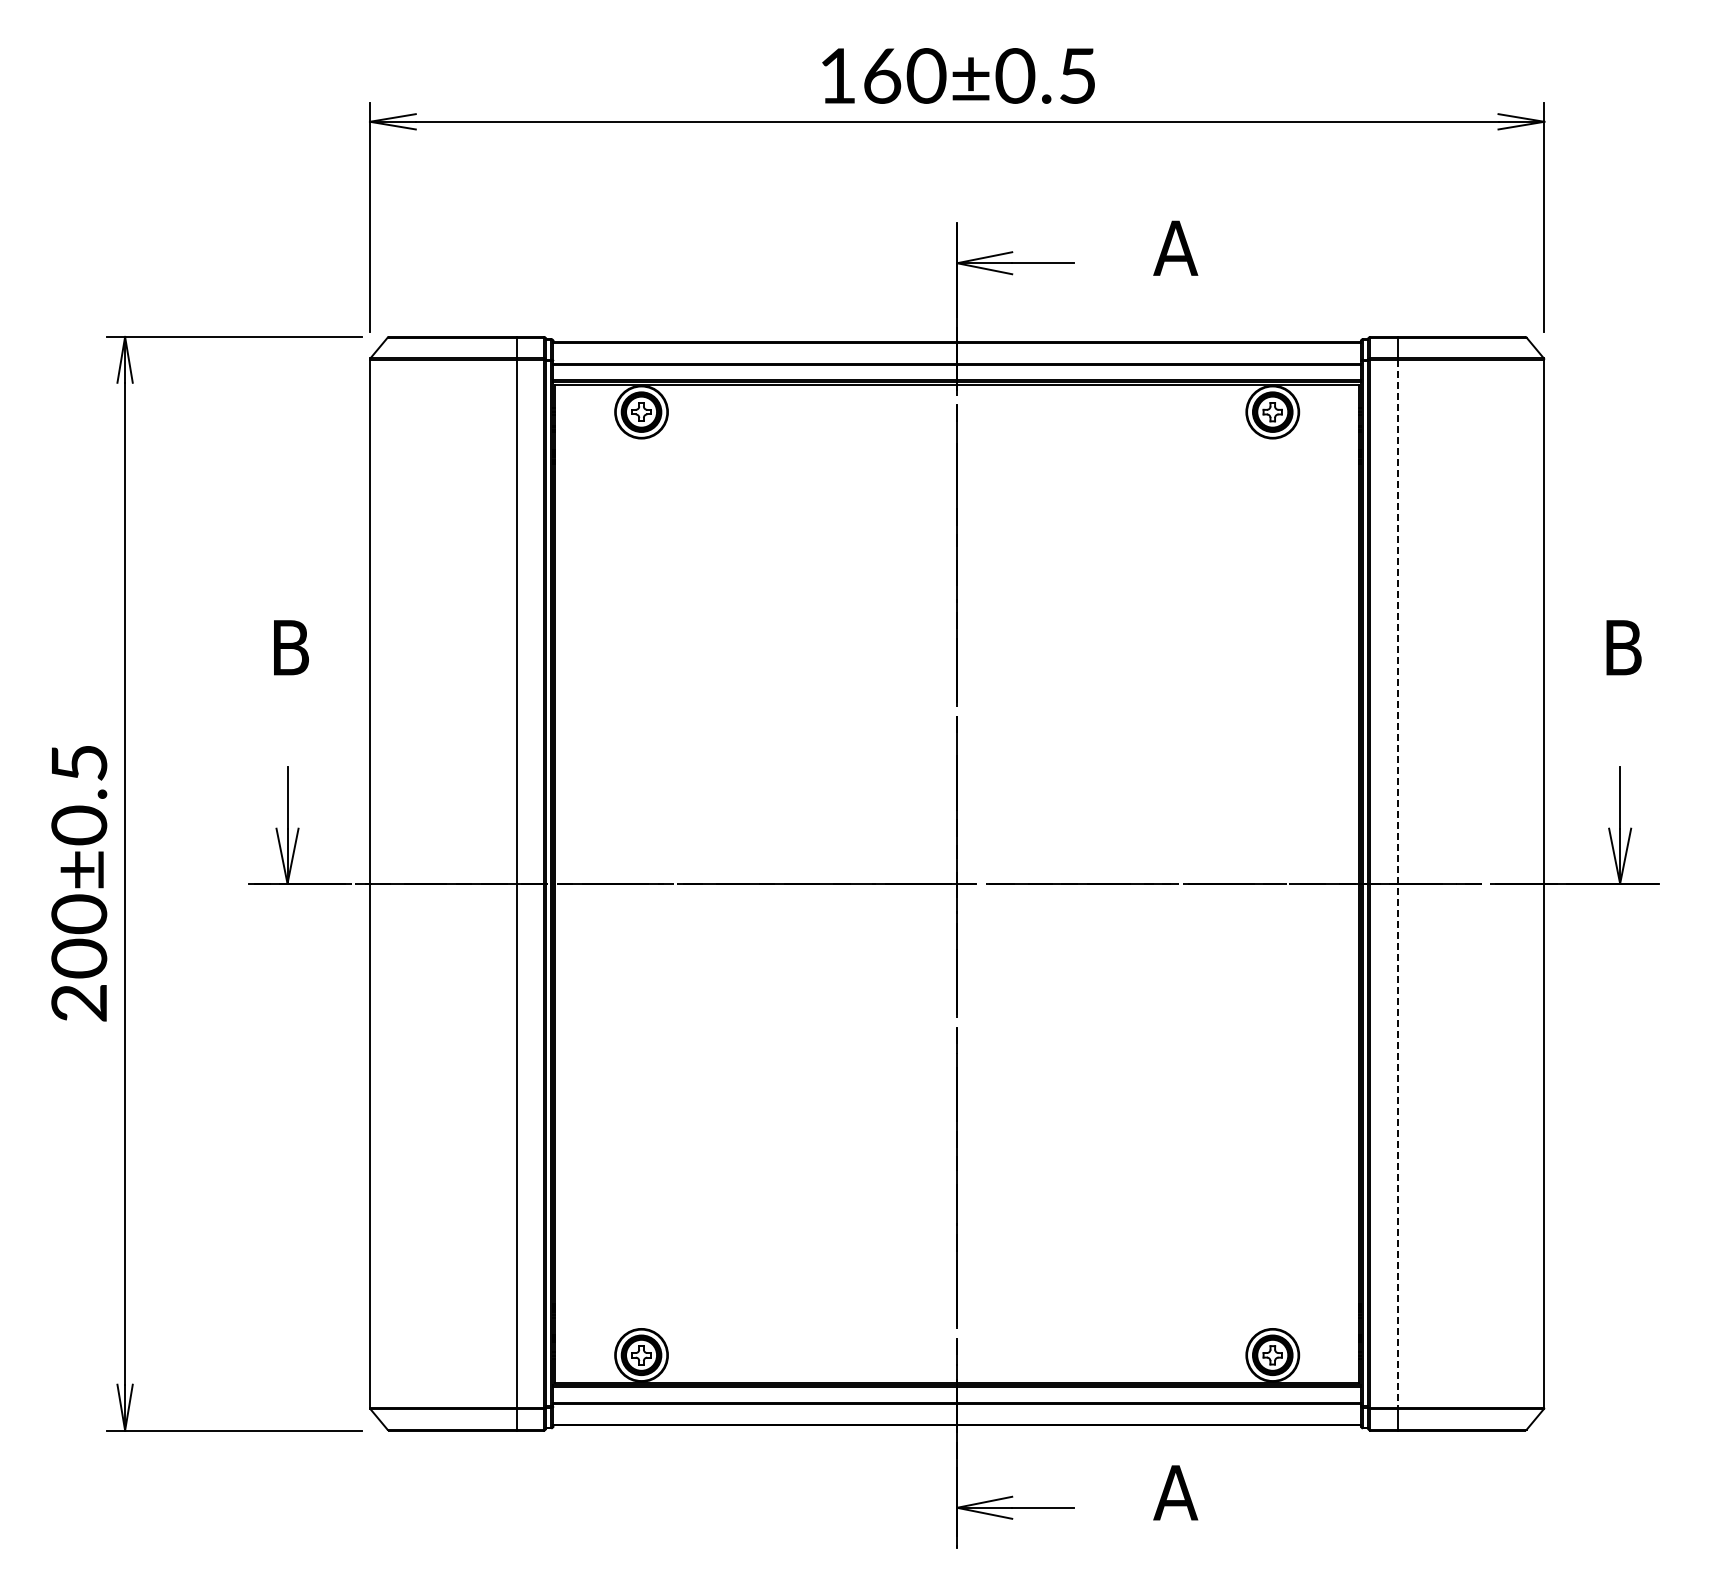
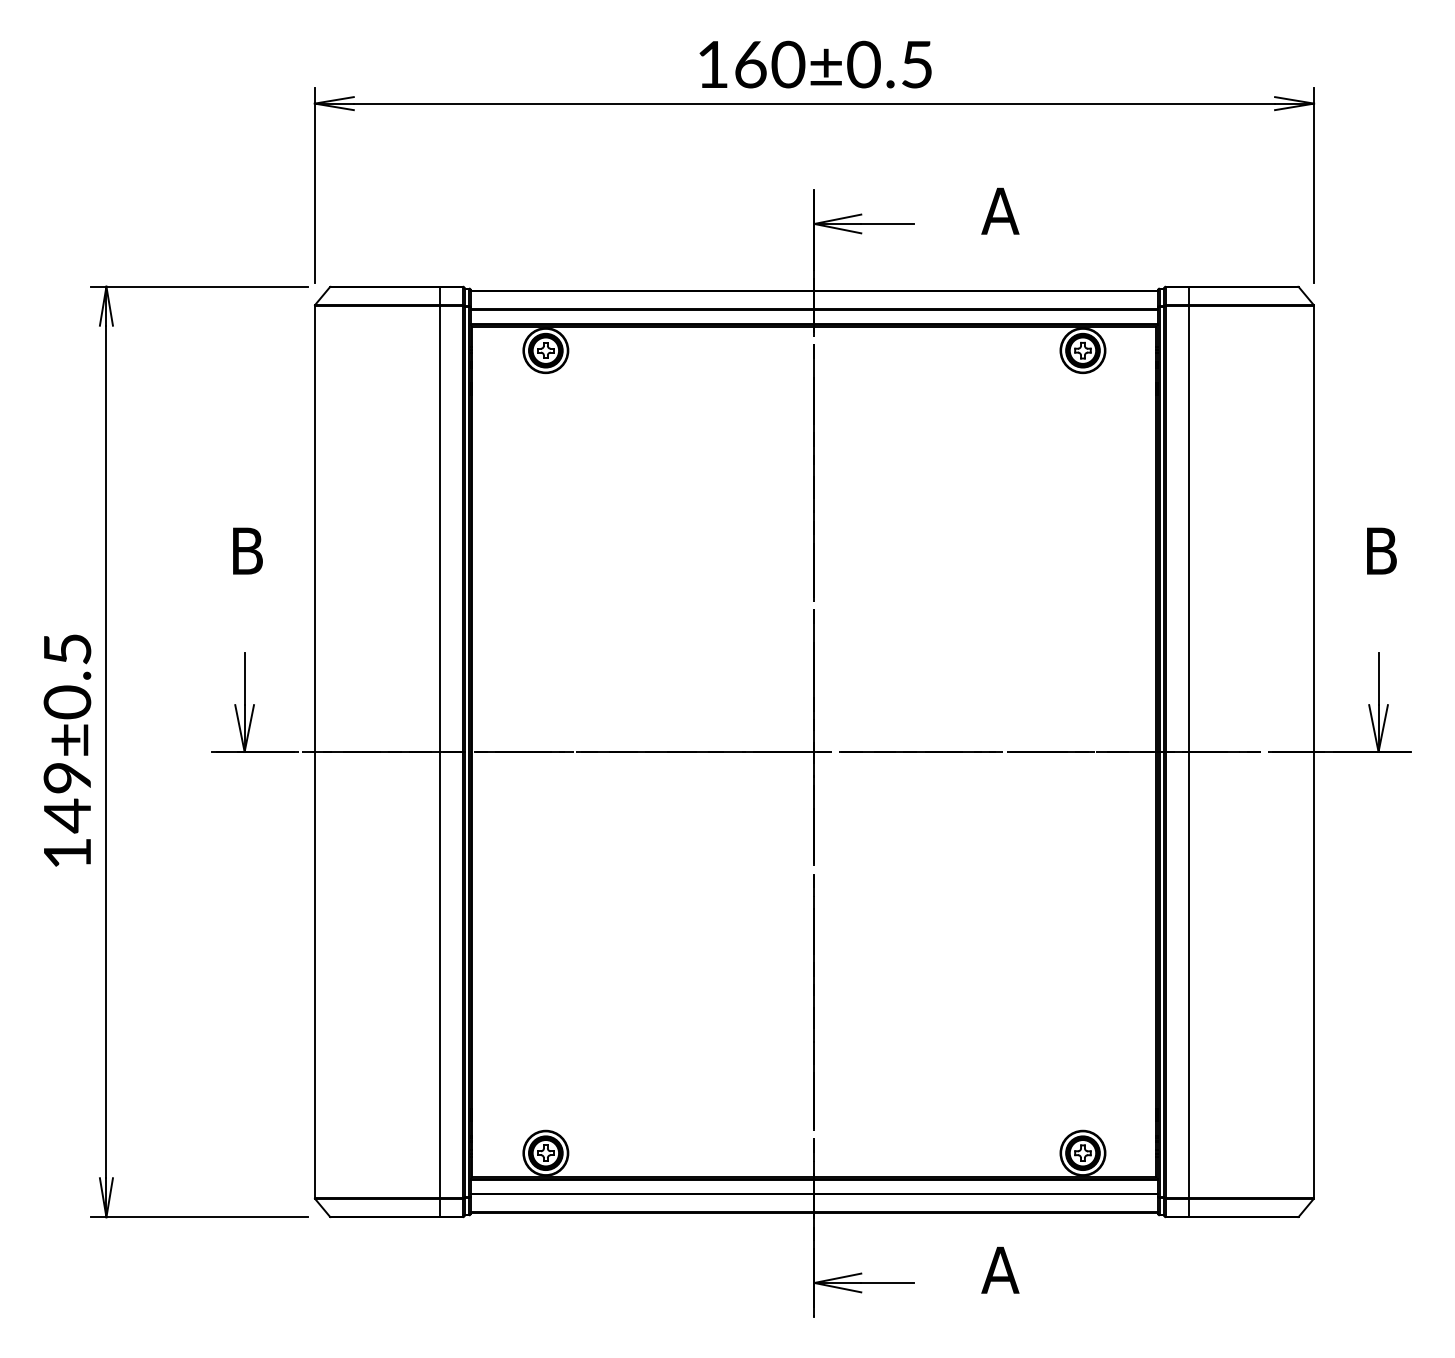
line: (1397, 884) -> (1189, 752), dashed -> solid
text: (79, 957) -> (67, 814), 200±0.5 -> 149±0.5

